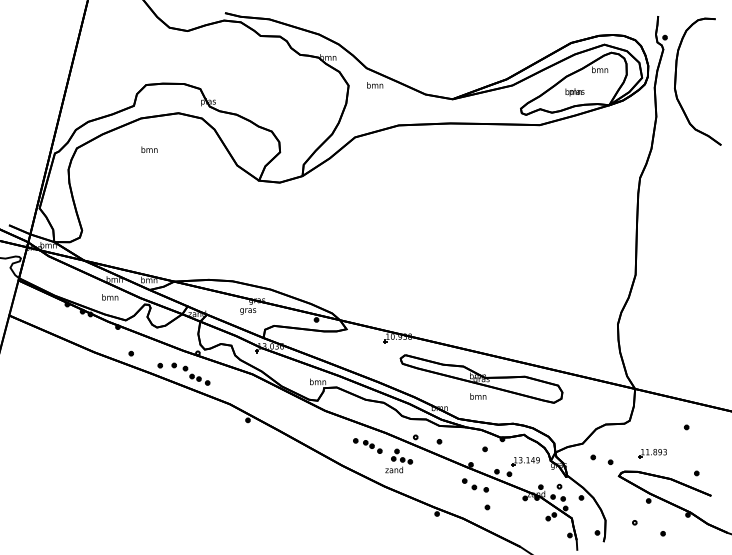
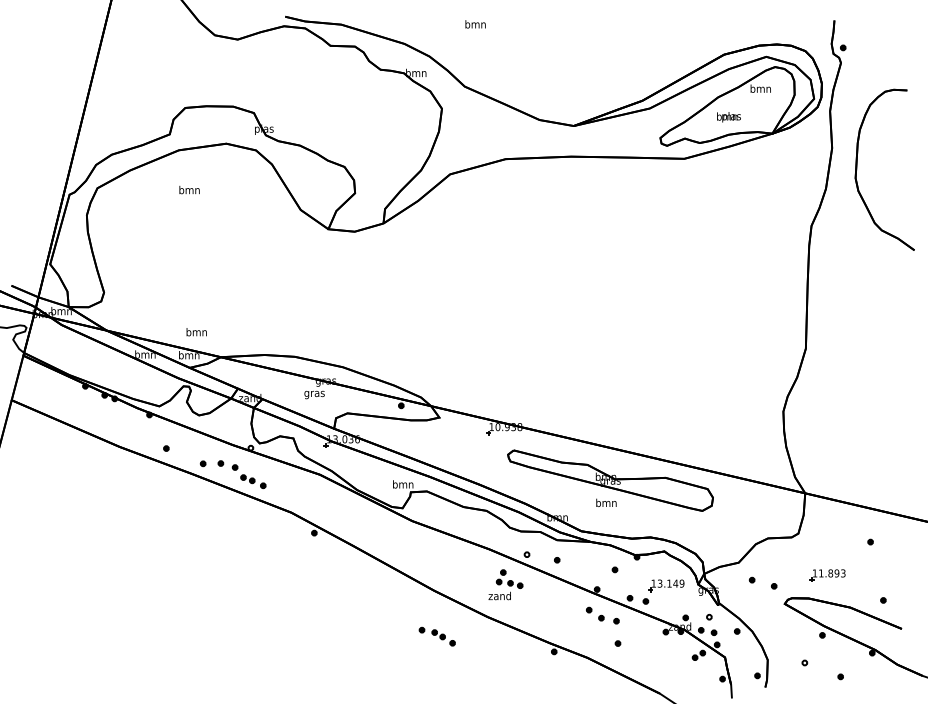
part: (676, 81) -> (857, 169), moved
text: (375, 85) -> (475, 24), moved
text: (110, 297) -> (196, 332), moved
part: (367, 445) -> (436, 636), moved

